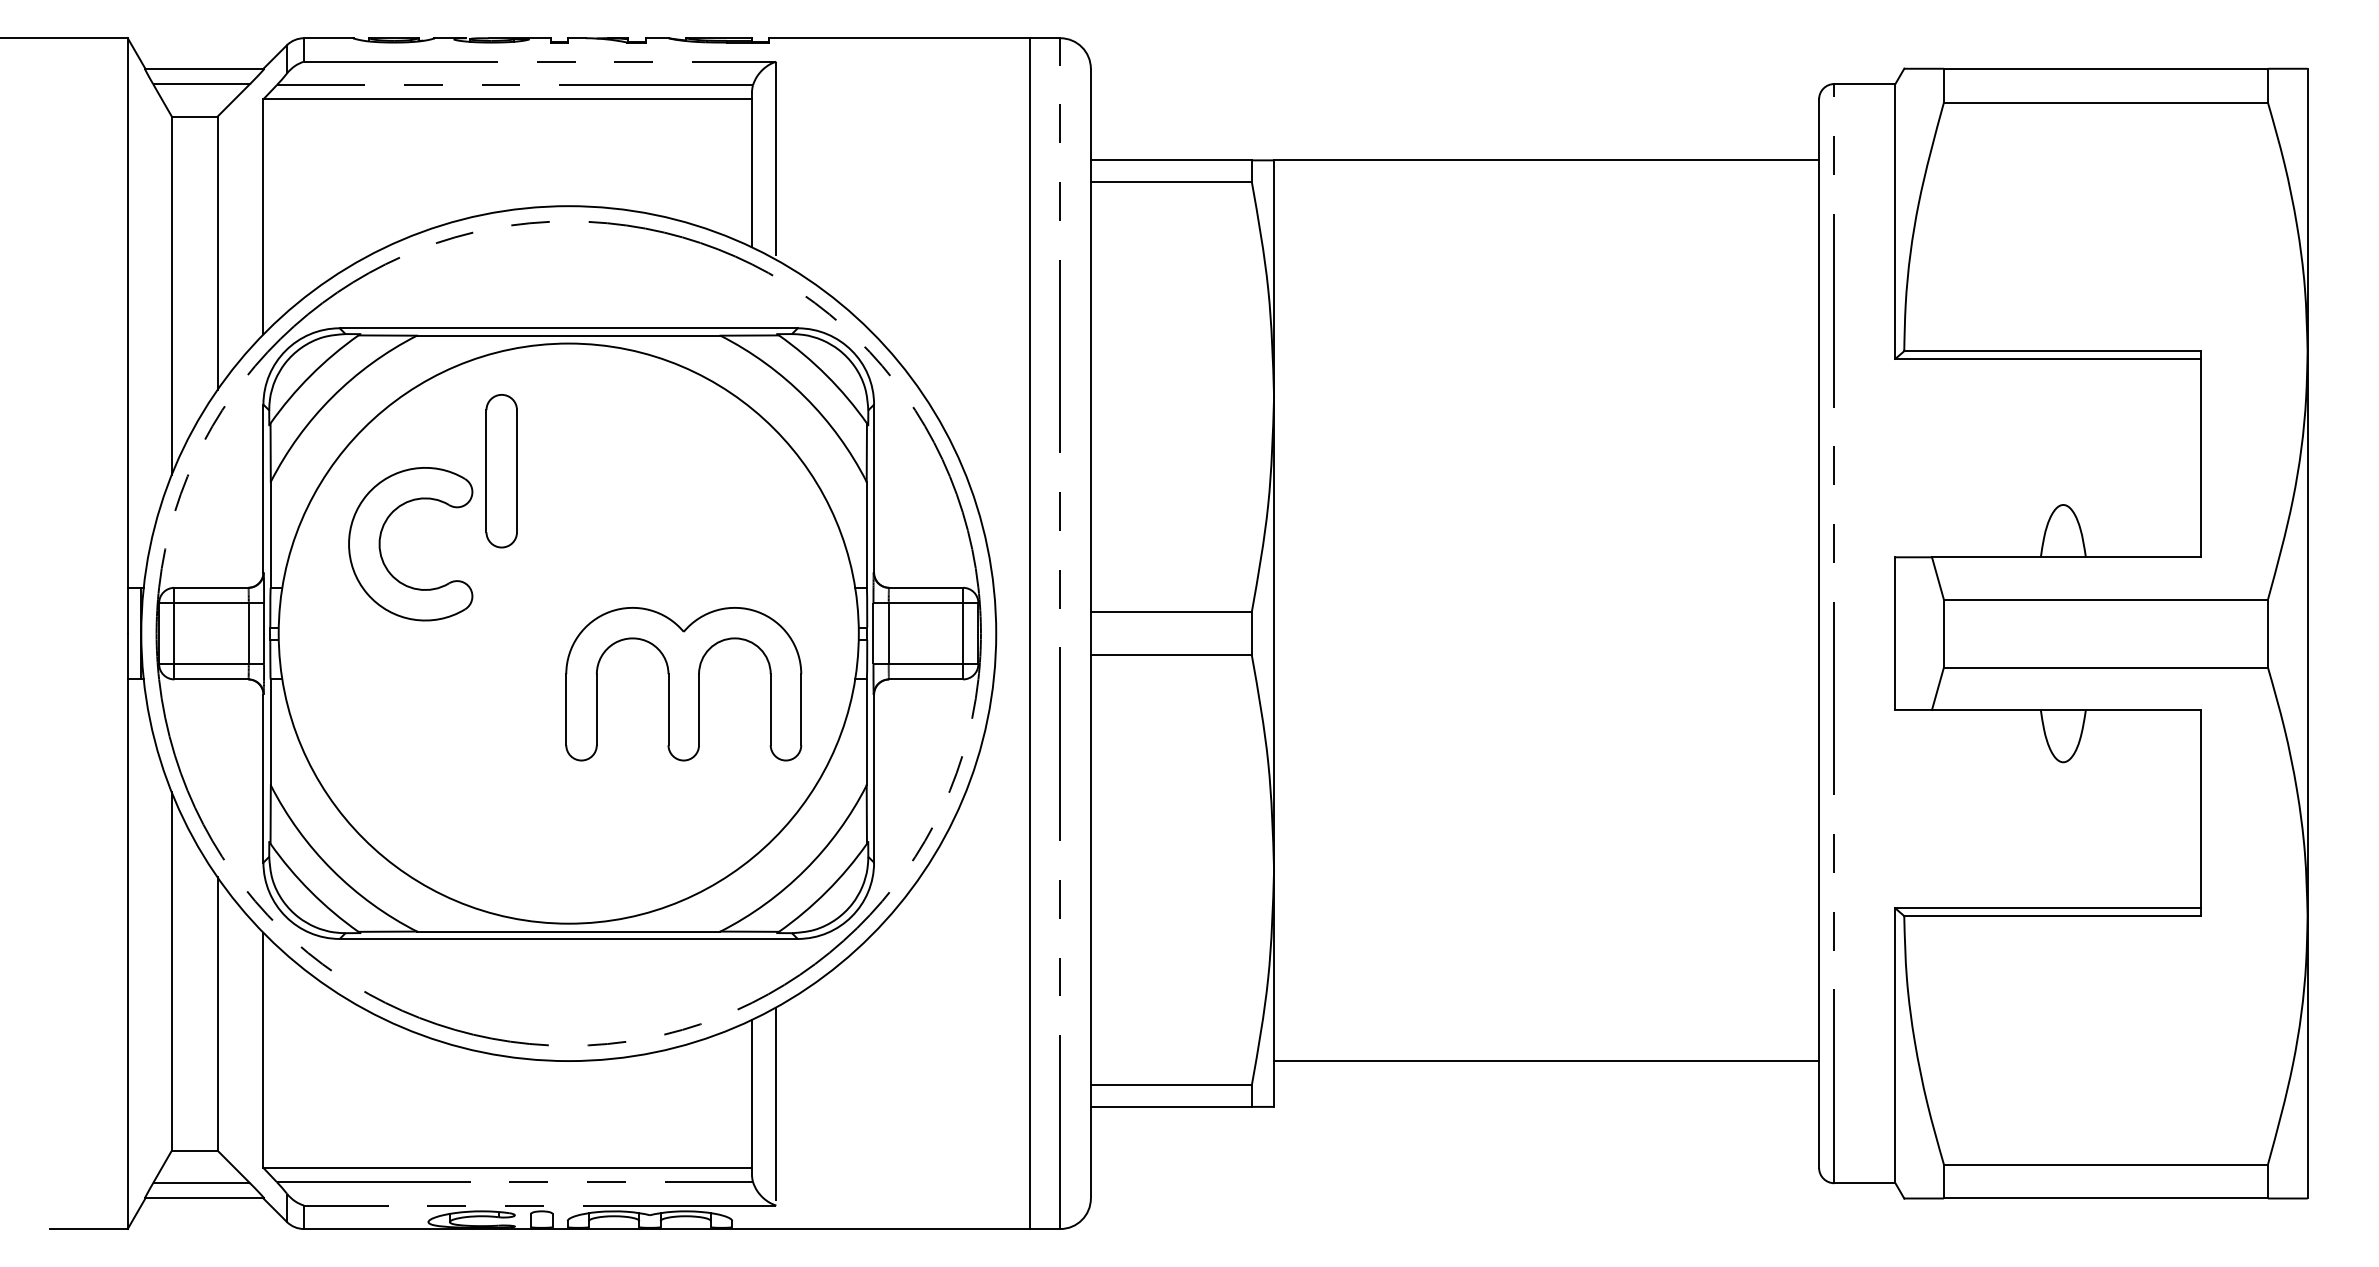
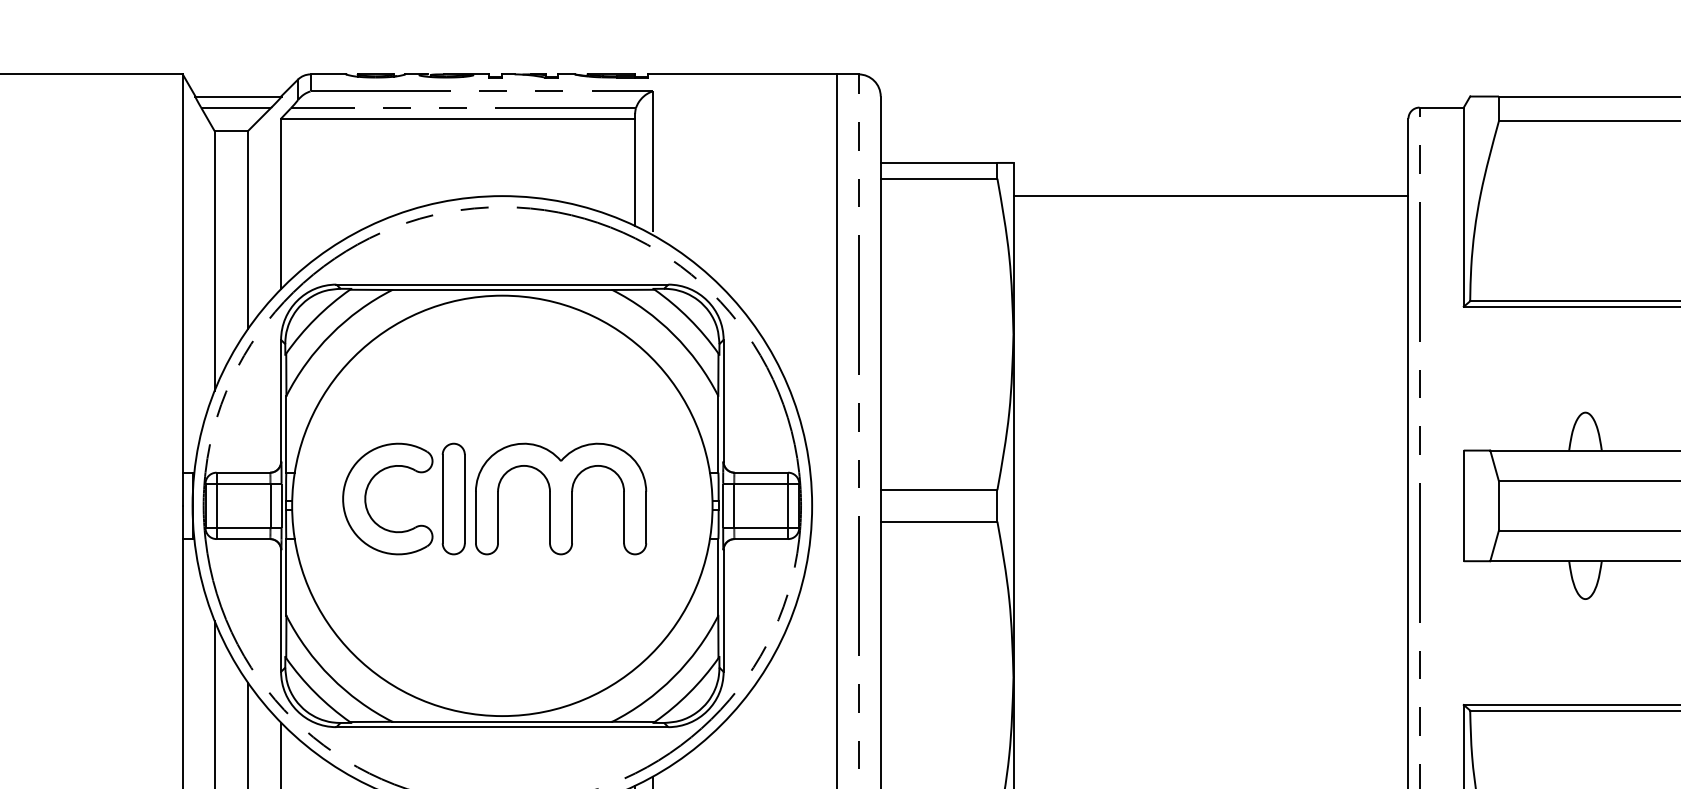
line: (1546, 160) -> (1210, 196), moved
part: (501, 471) -> (453, 499), moved
part: (381, 537) -> (366, 494), moved
part: (683, 684) -> (560, 499), moved

